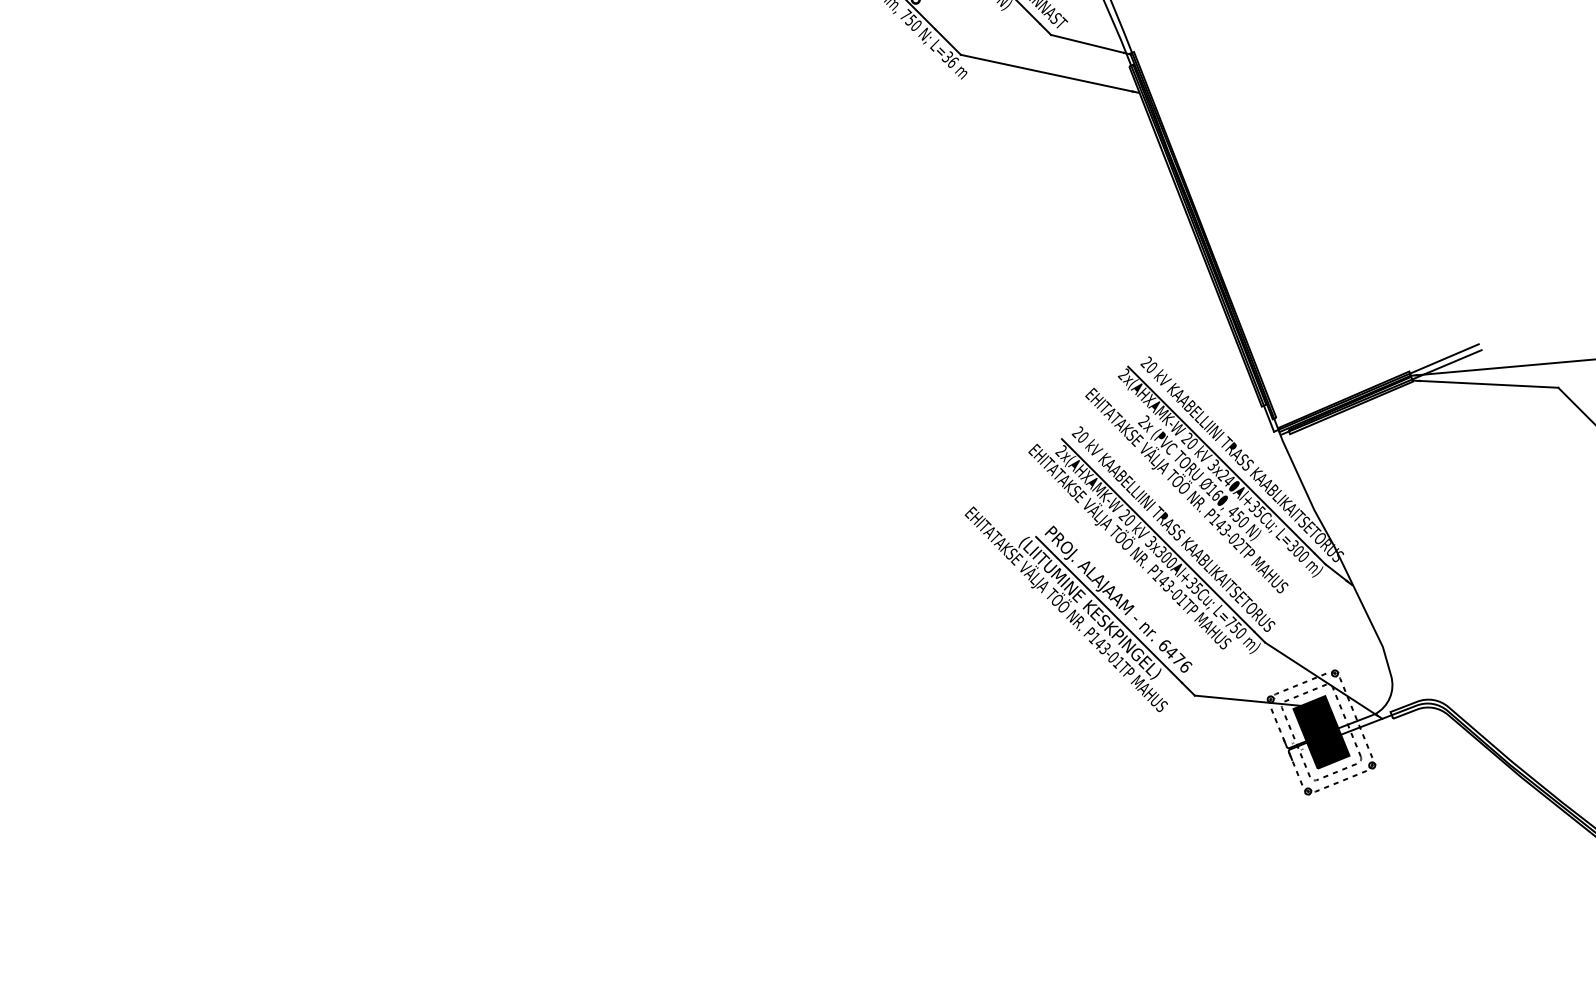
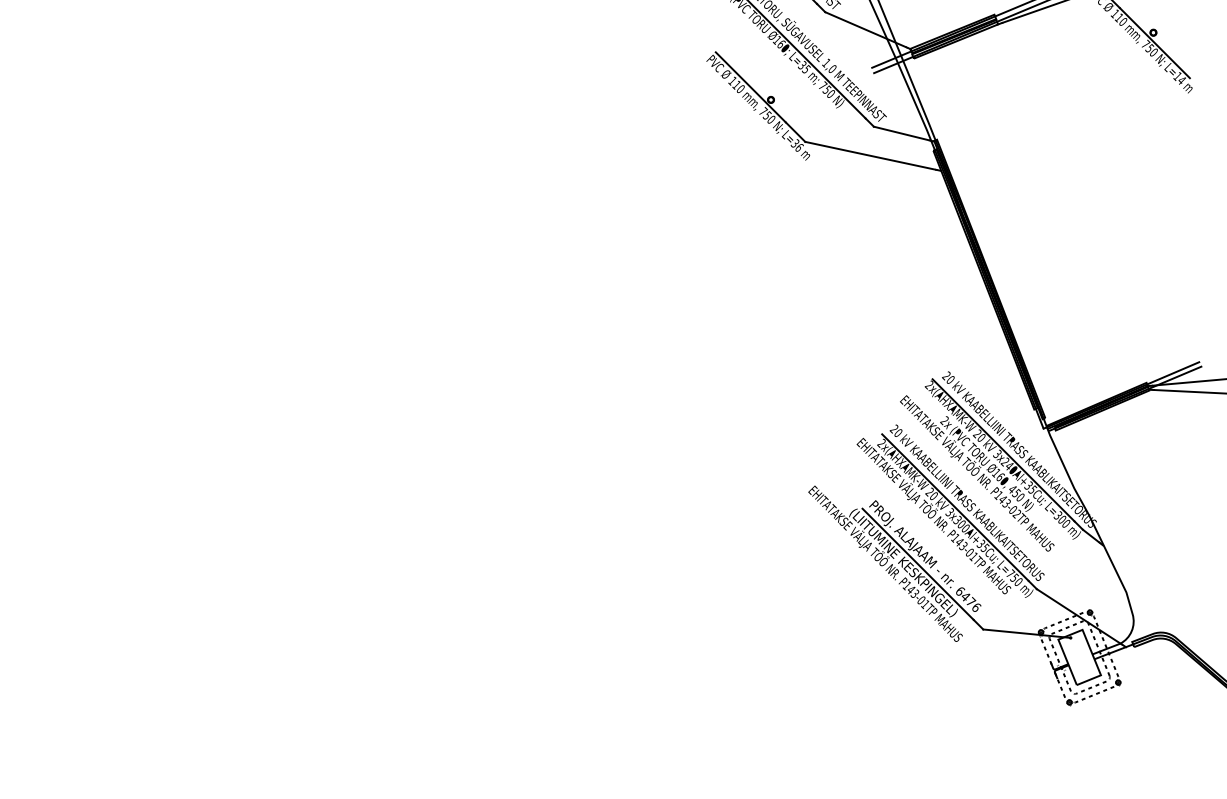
fill: (1321, 732) -> (1079, 657), removed

